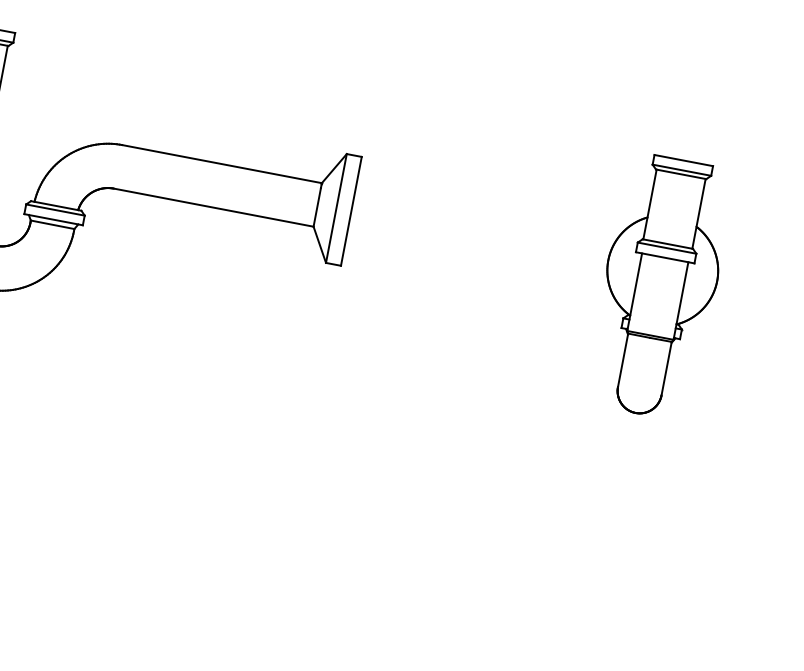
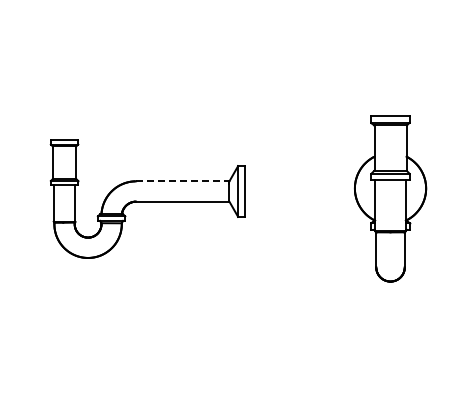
line: (221, 164) -> (182, 181), solid -> dashed
part: (659, 285) -> (390, 198), size x1.4

